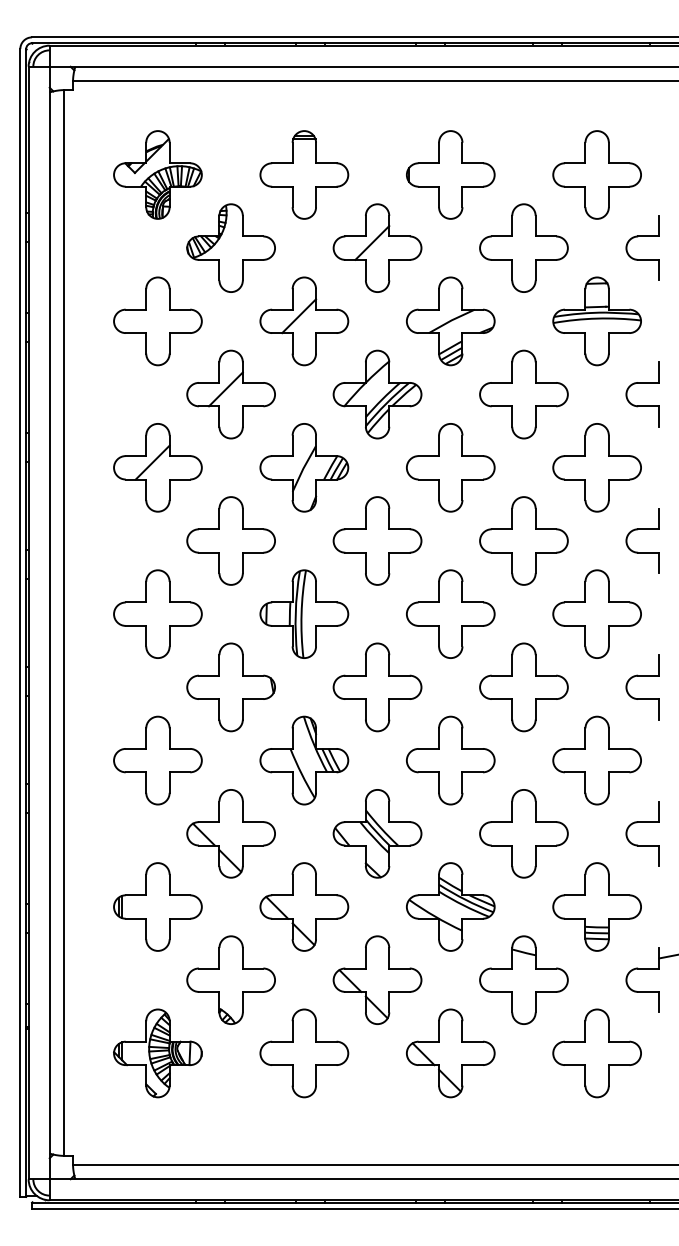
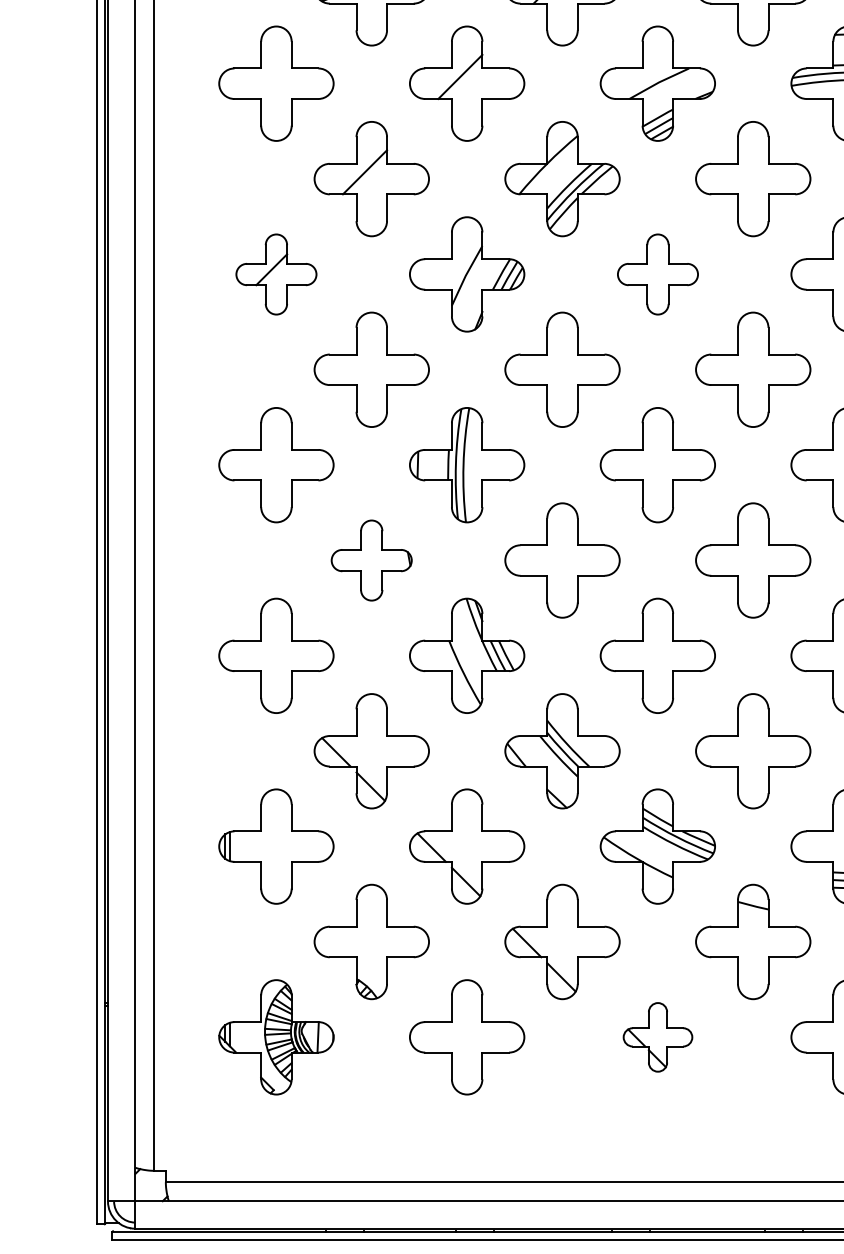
part: (157, 467) -> (275, 274), size x0.7
part: (450, 467) -> (657, 274), size x0.7
part: (230, 687) -> (370, 560), size x0.7
part: (450, 1053) -> (657, 1037), size x0.6

